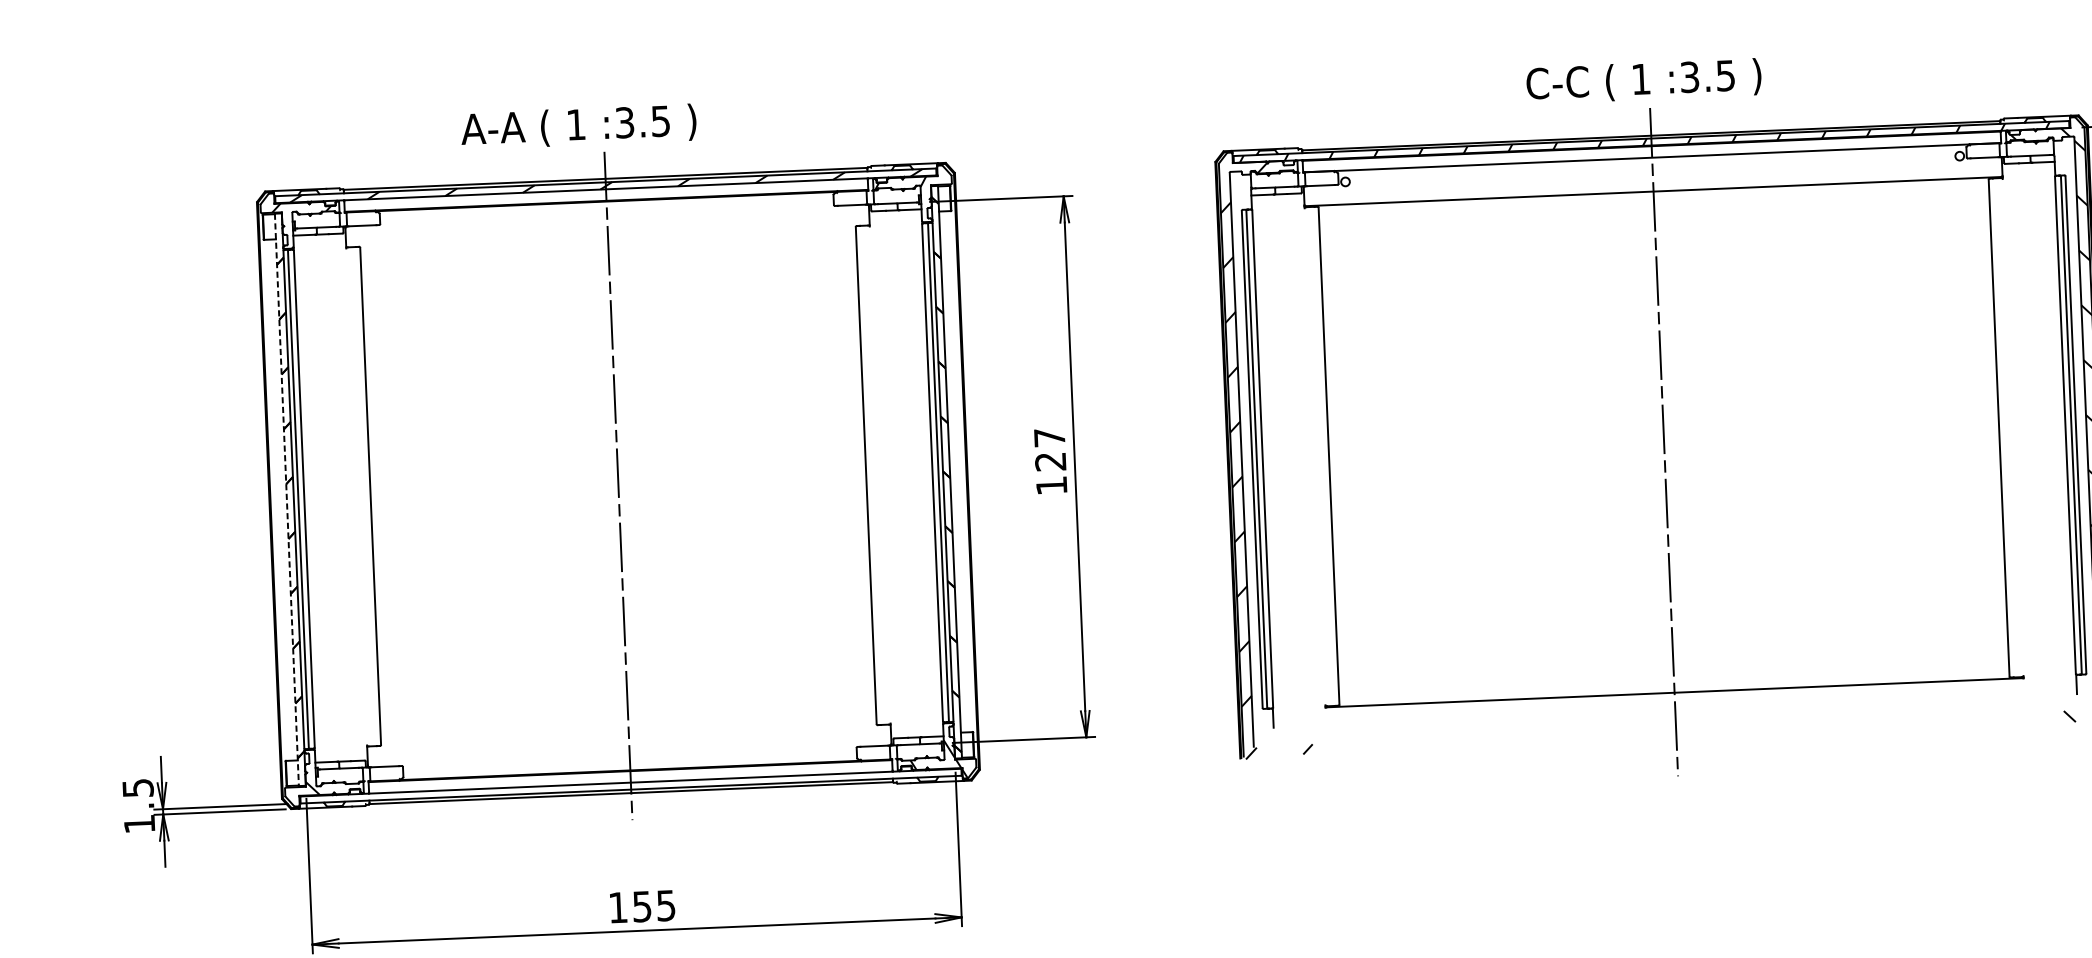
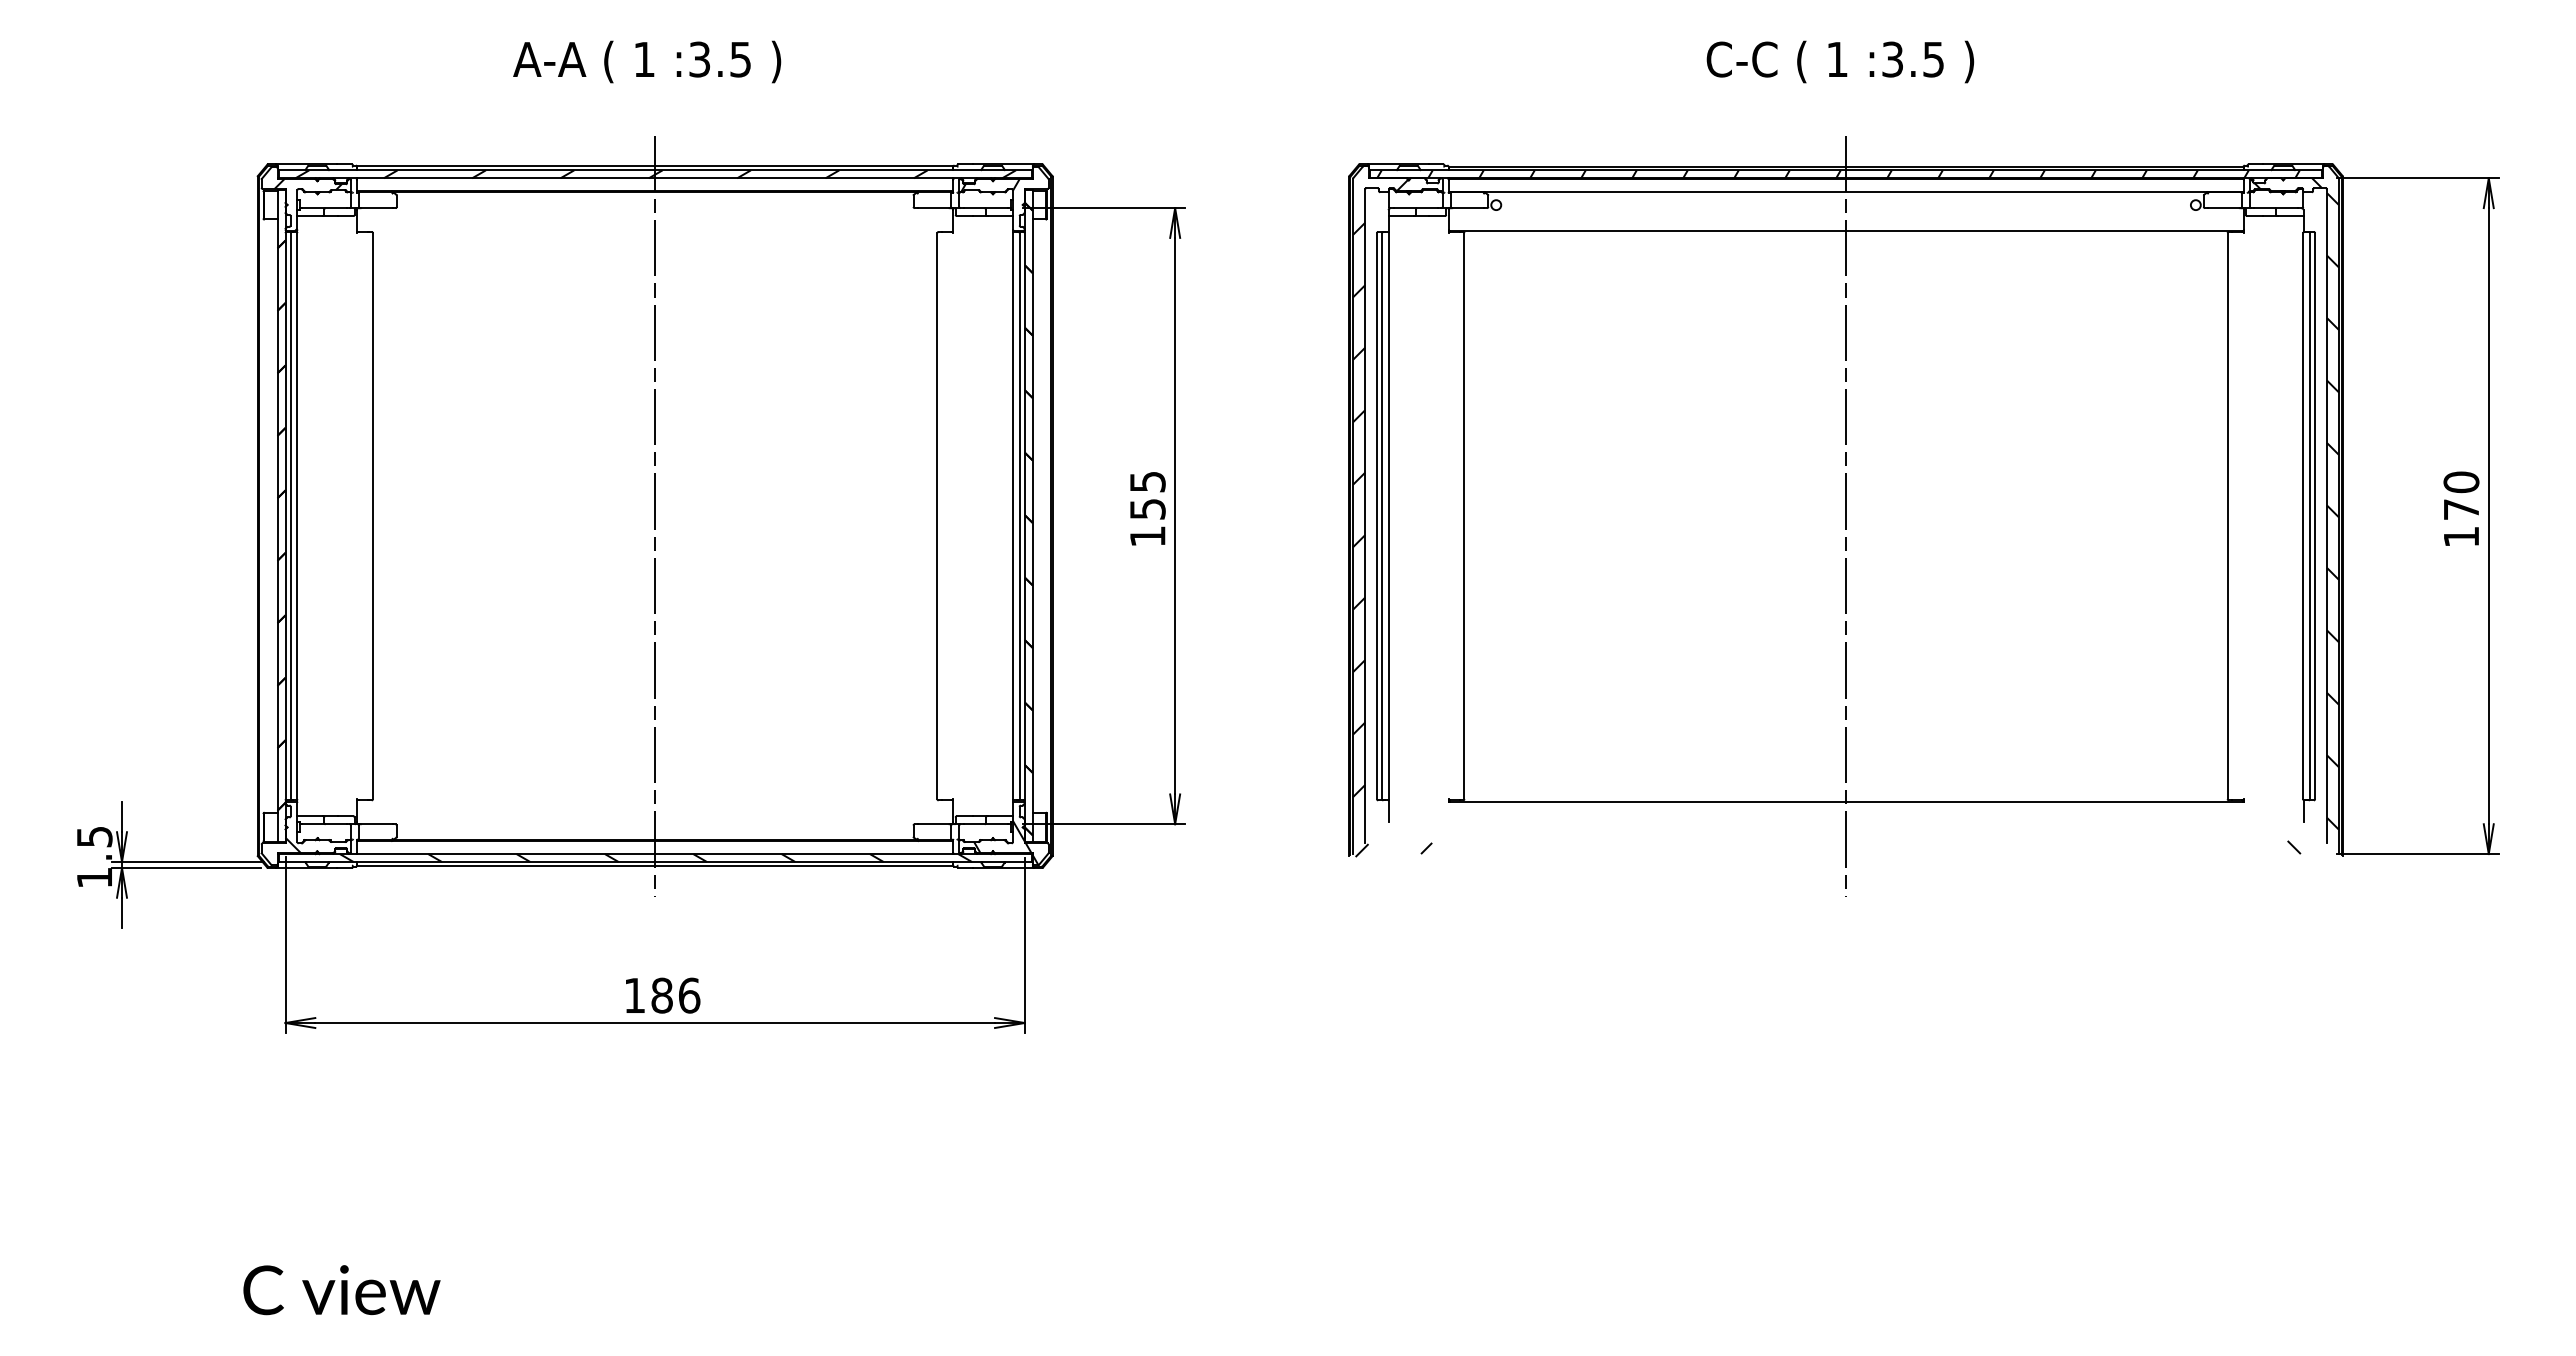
text: (1644, 80) -> (1840, 61), moved
text: (579, 126) -> (647, 61), moved
text: (1049, 449) -> (1147, 495), 127 -> 155
line: (286, 500) -> (277, 516), dashed -> solid
hatch: (631, 786) -> (655, 858), added
text: (653, 906) -> (675, 995), 155 -> 186

